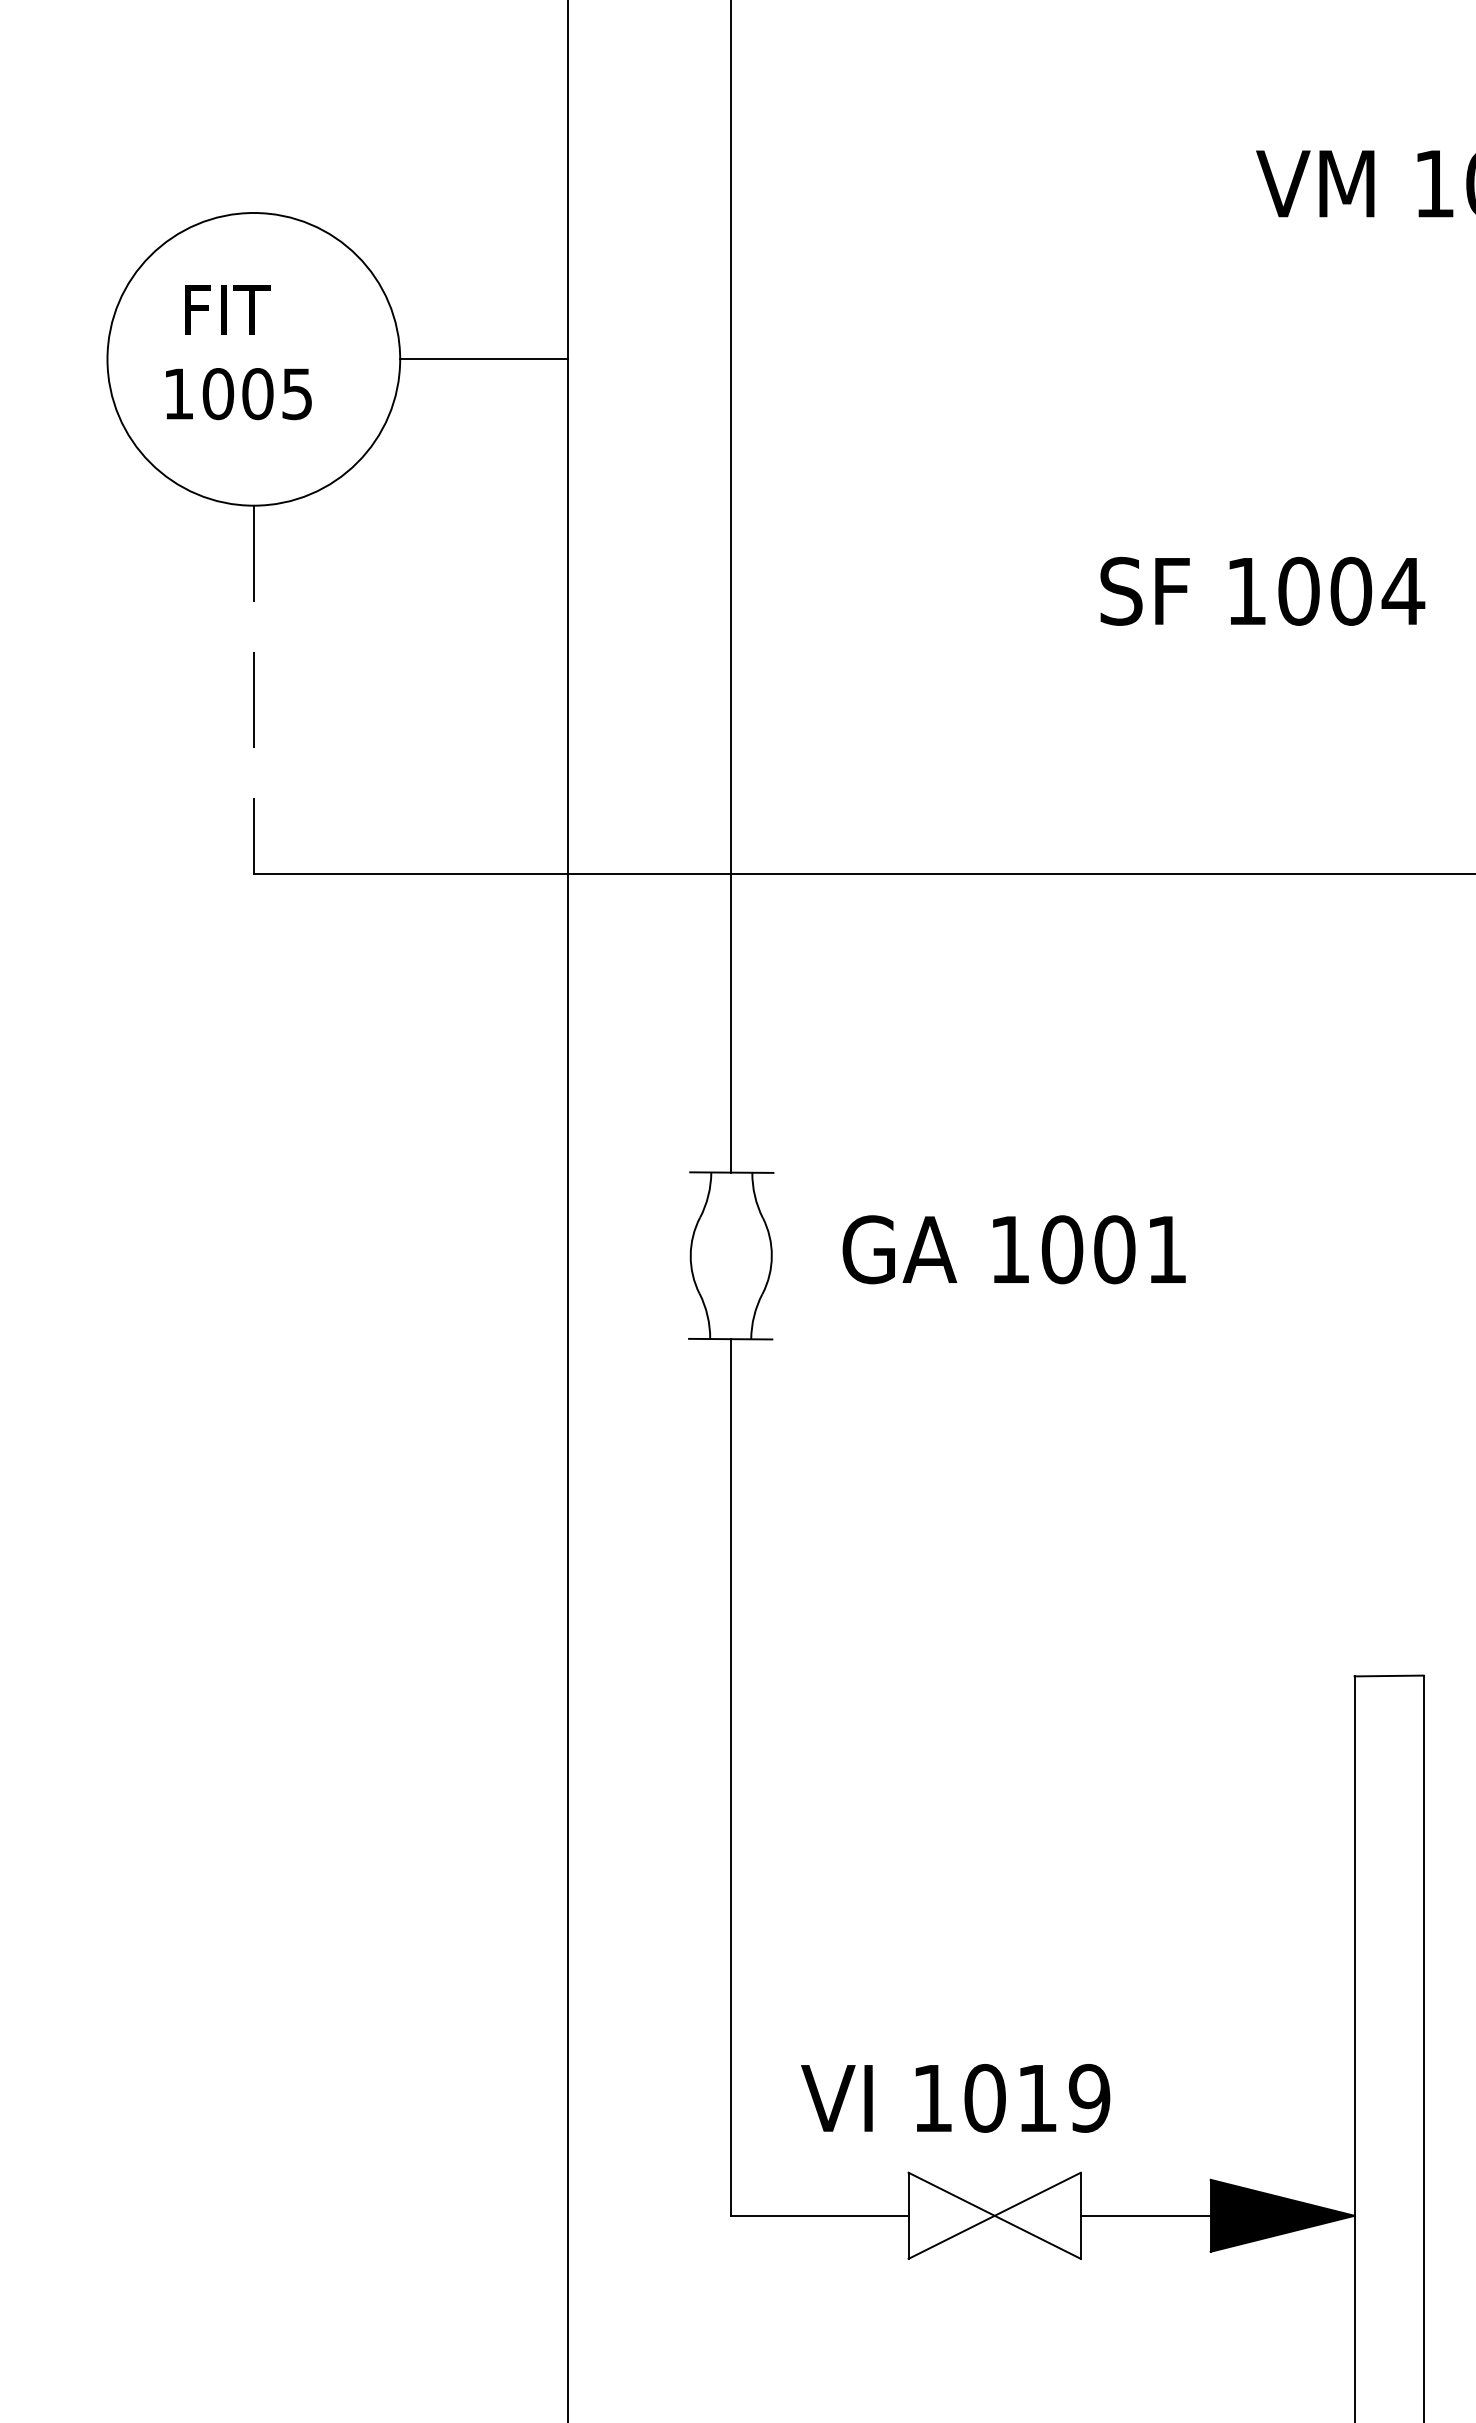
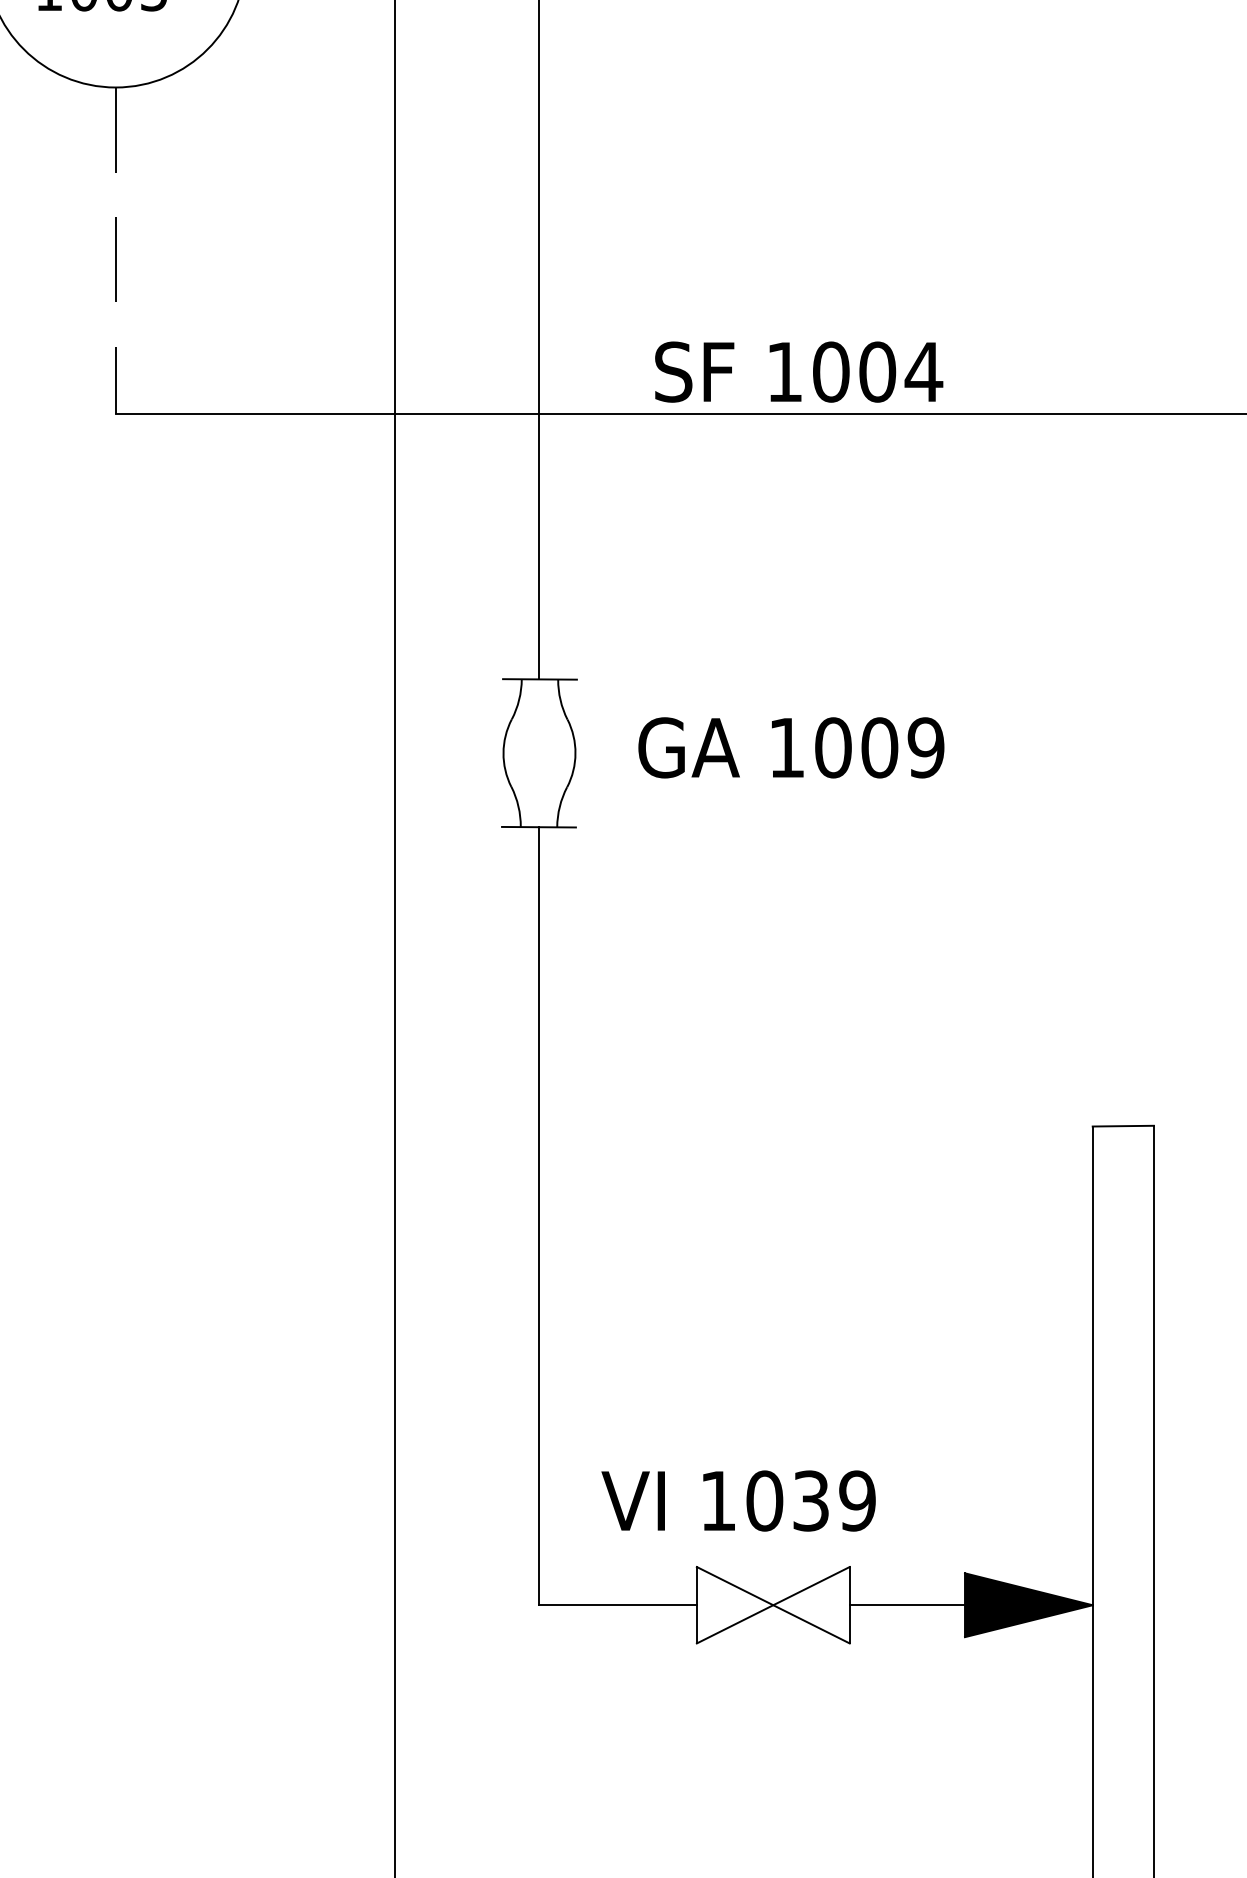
text: (1262, 590) -> (798, 371), moved
text: (1166, 1249) -> (925, 747), 1001 -> 1009
text: (1037, 2097) -> (811, 1500), 1019 -> 1039

